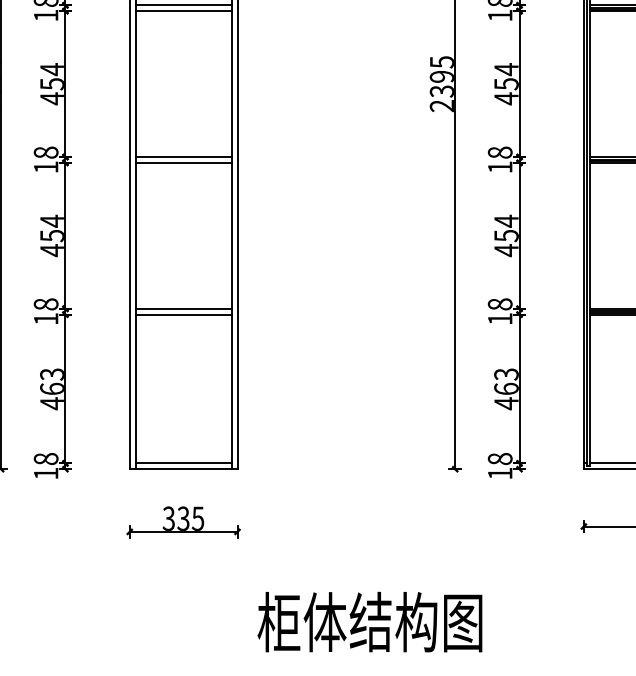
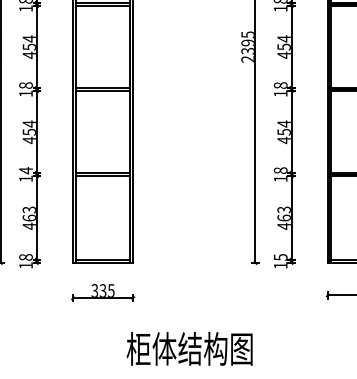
text: (45, 304) -> (25, 170), 18 -> 14
text: (499, 459) -> (280, 257), 18 -> 15
text: (369, 621) -> (189, 348), moved

